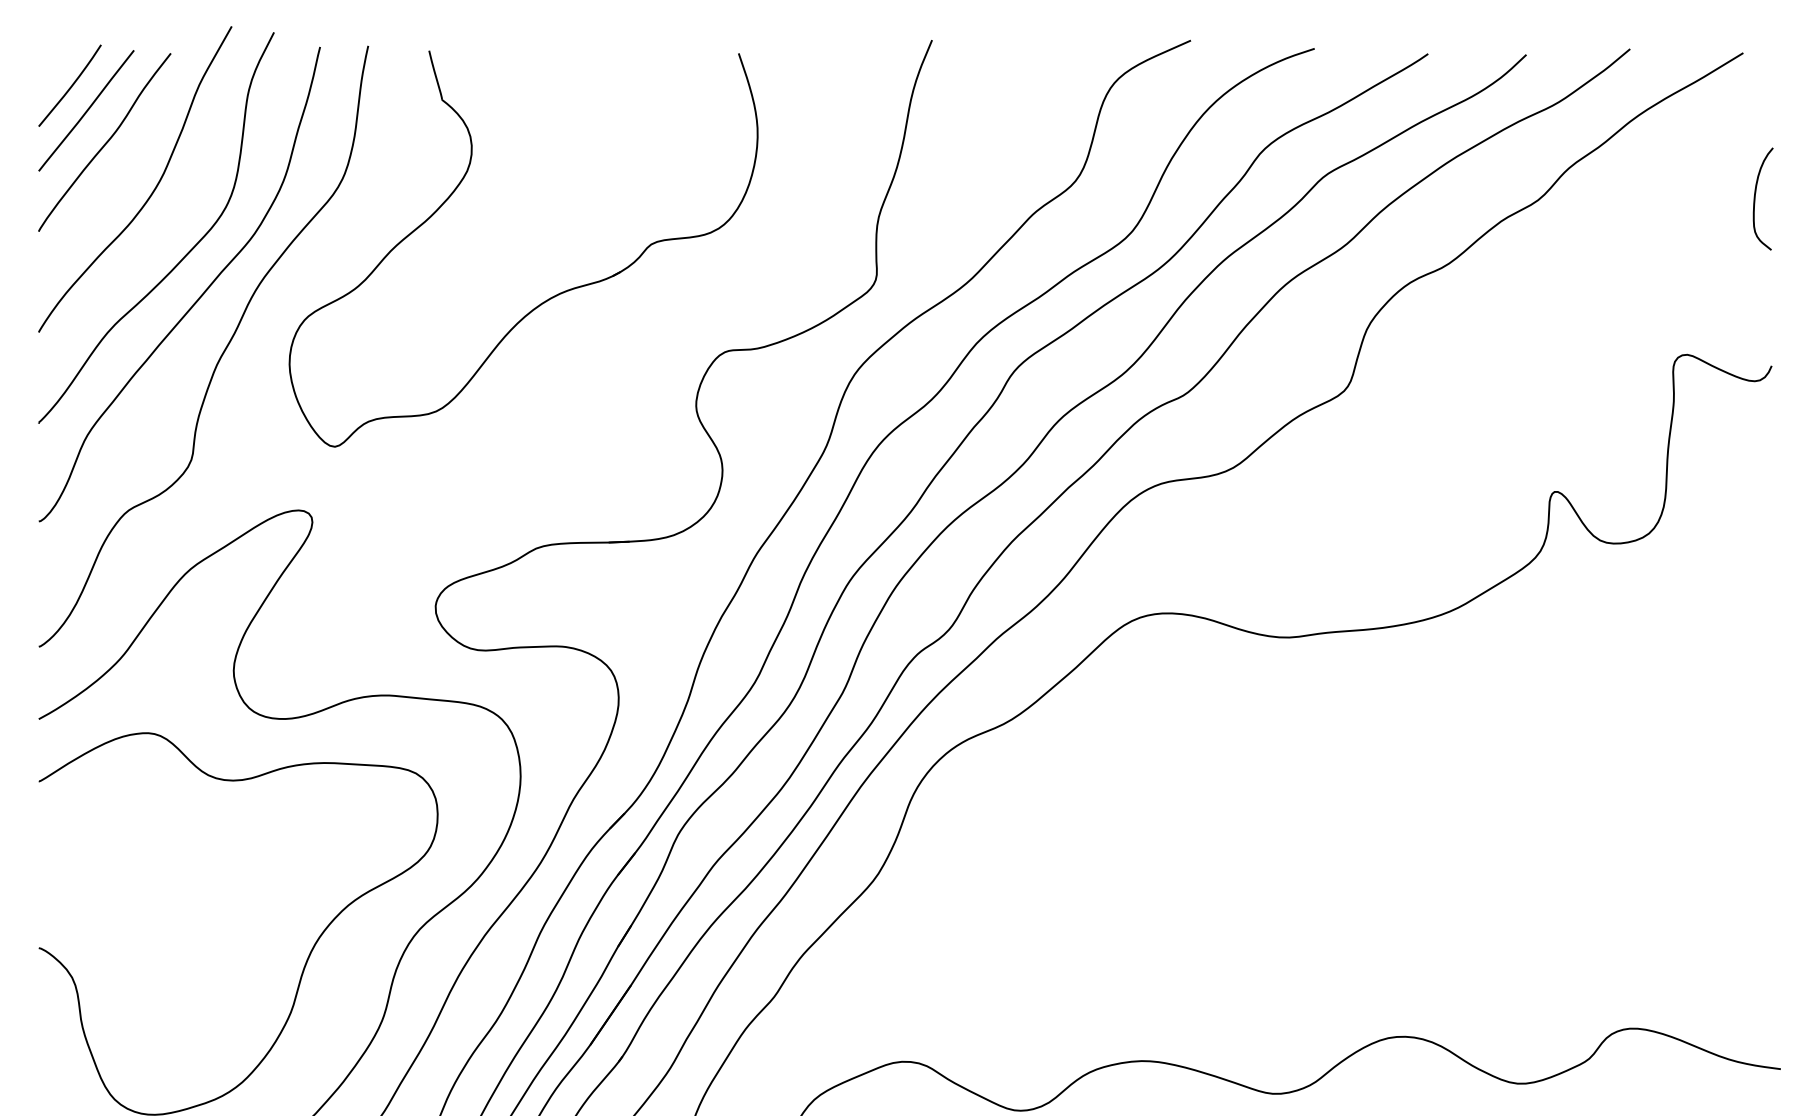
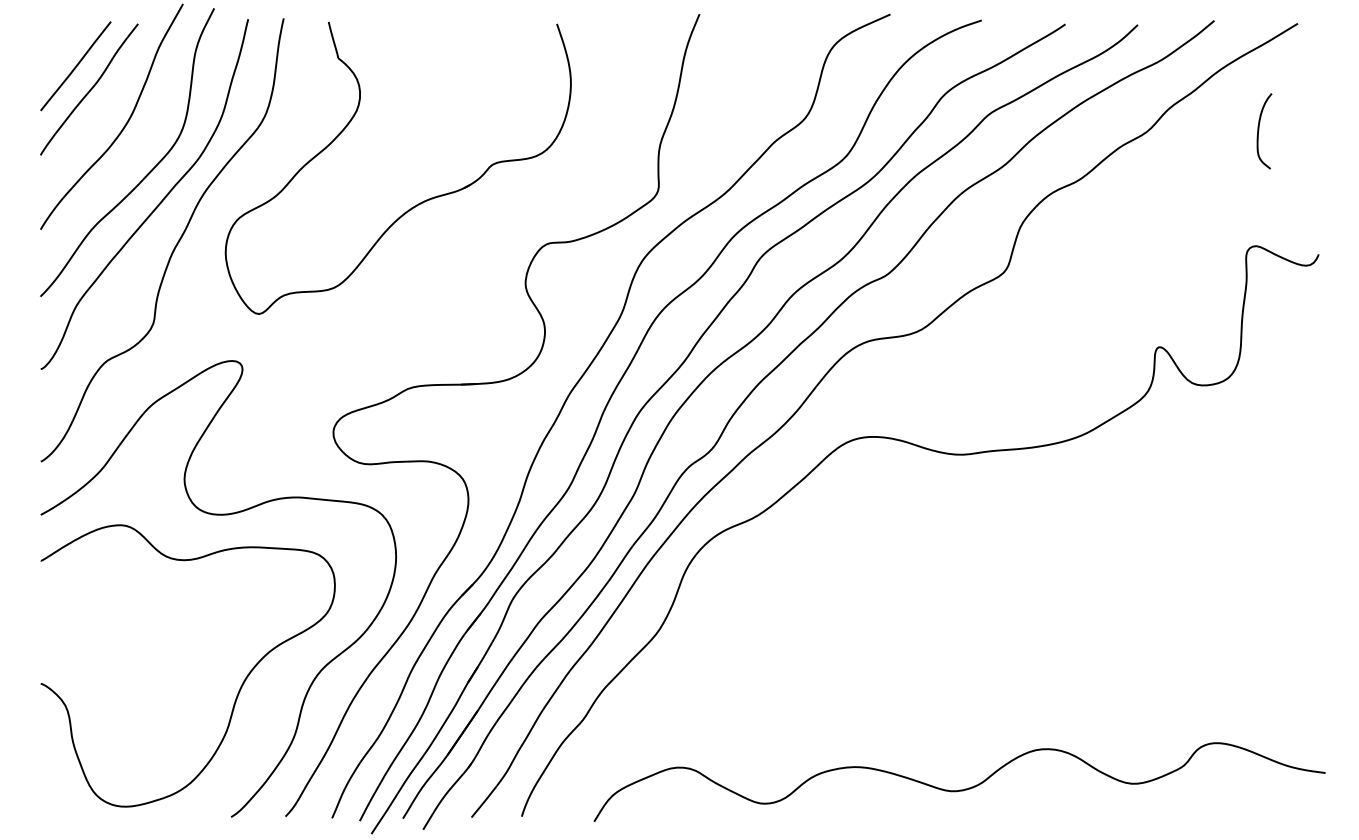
curve: (70, 85) -> (64, 47), removed
curve: (1756, 199) -> (1259, 131), moved

